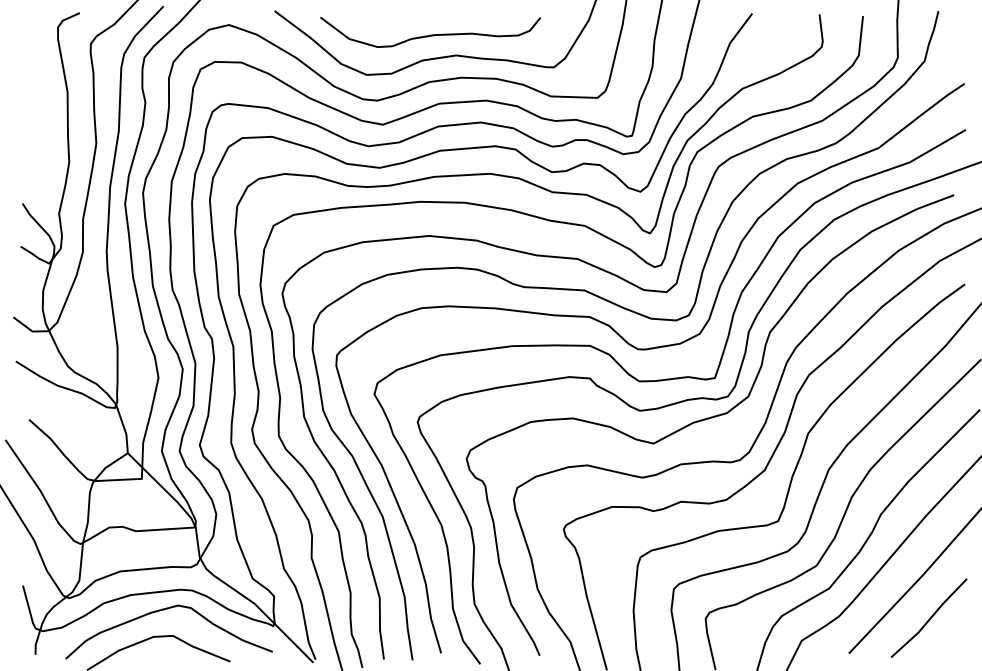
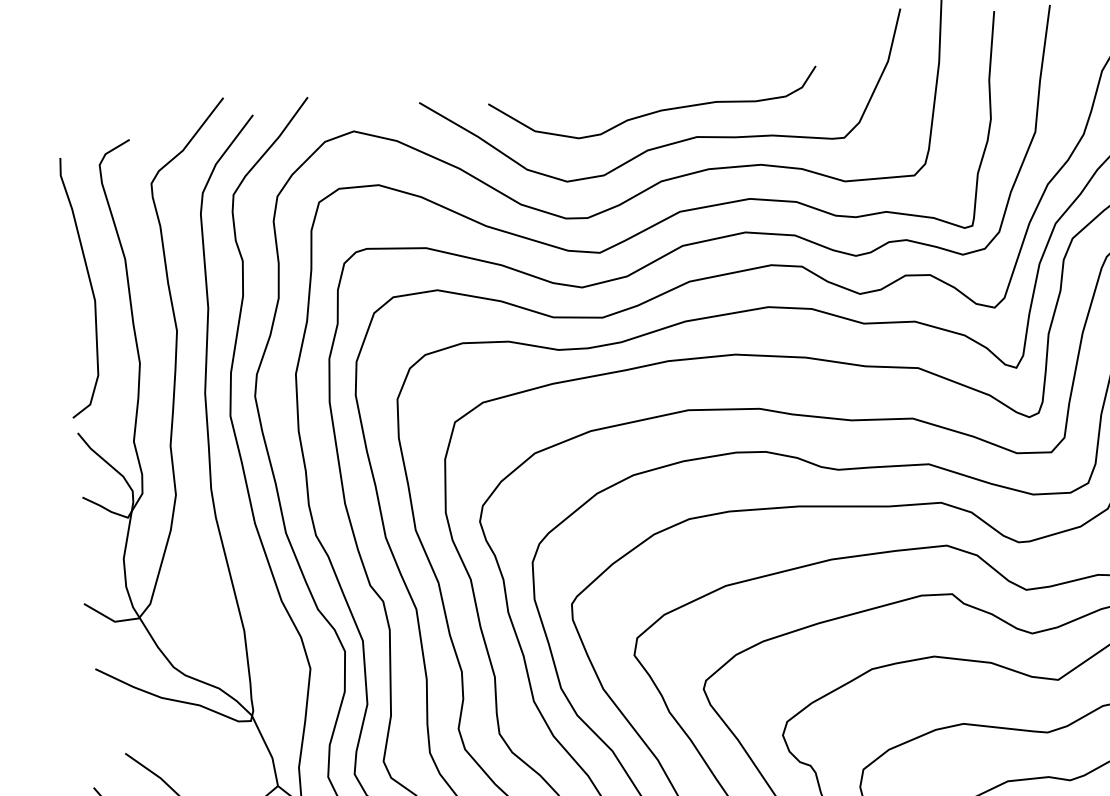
part: (41, 104) -> (88, 282), added

